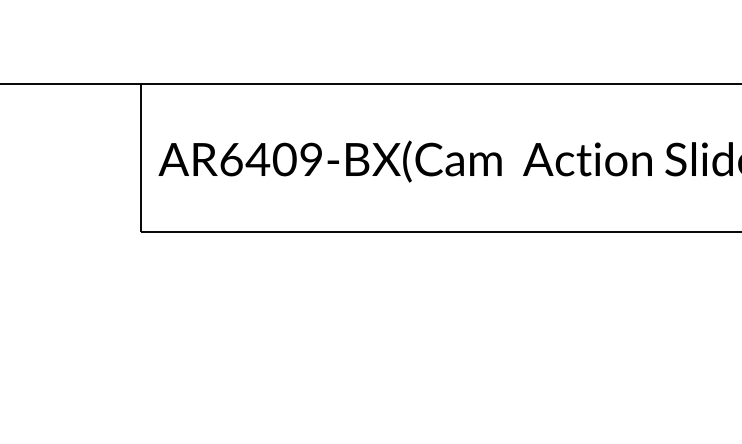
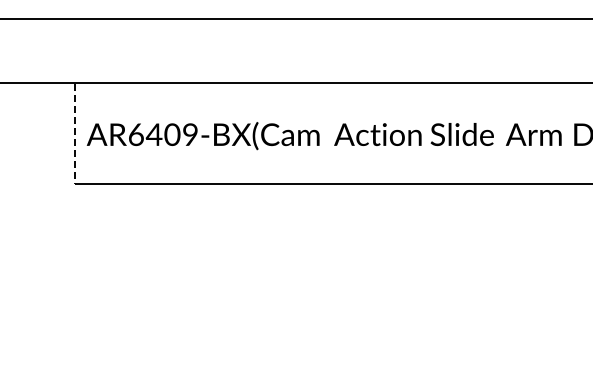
line: (141, 159) -> (75, 134), solid -> dashed

